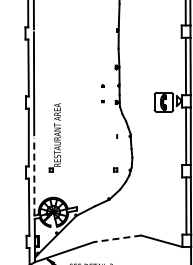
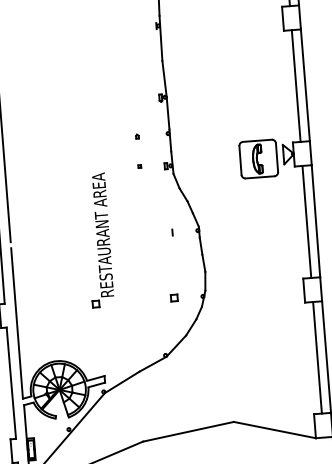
part: (54, 137) -> (97, 240), moved
line: (34, 176) -> (17, 322), dashed -> solid
line: (117, 238) -> (188, 431), dashed -> solid

